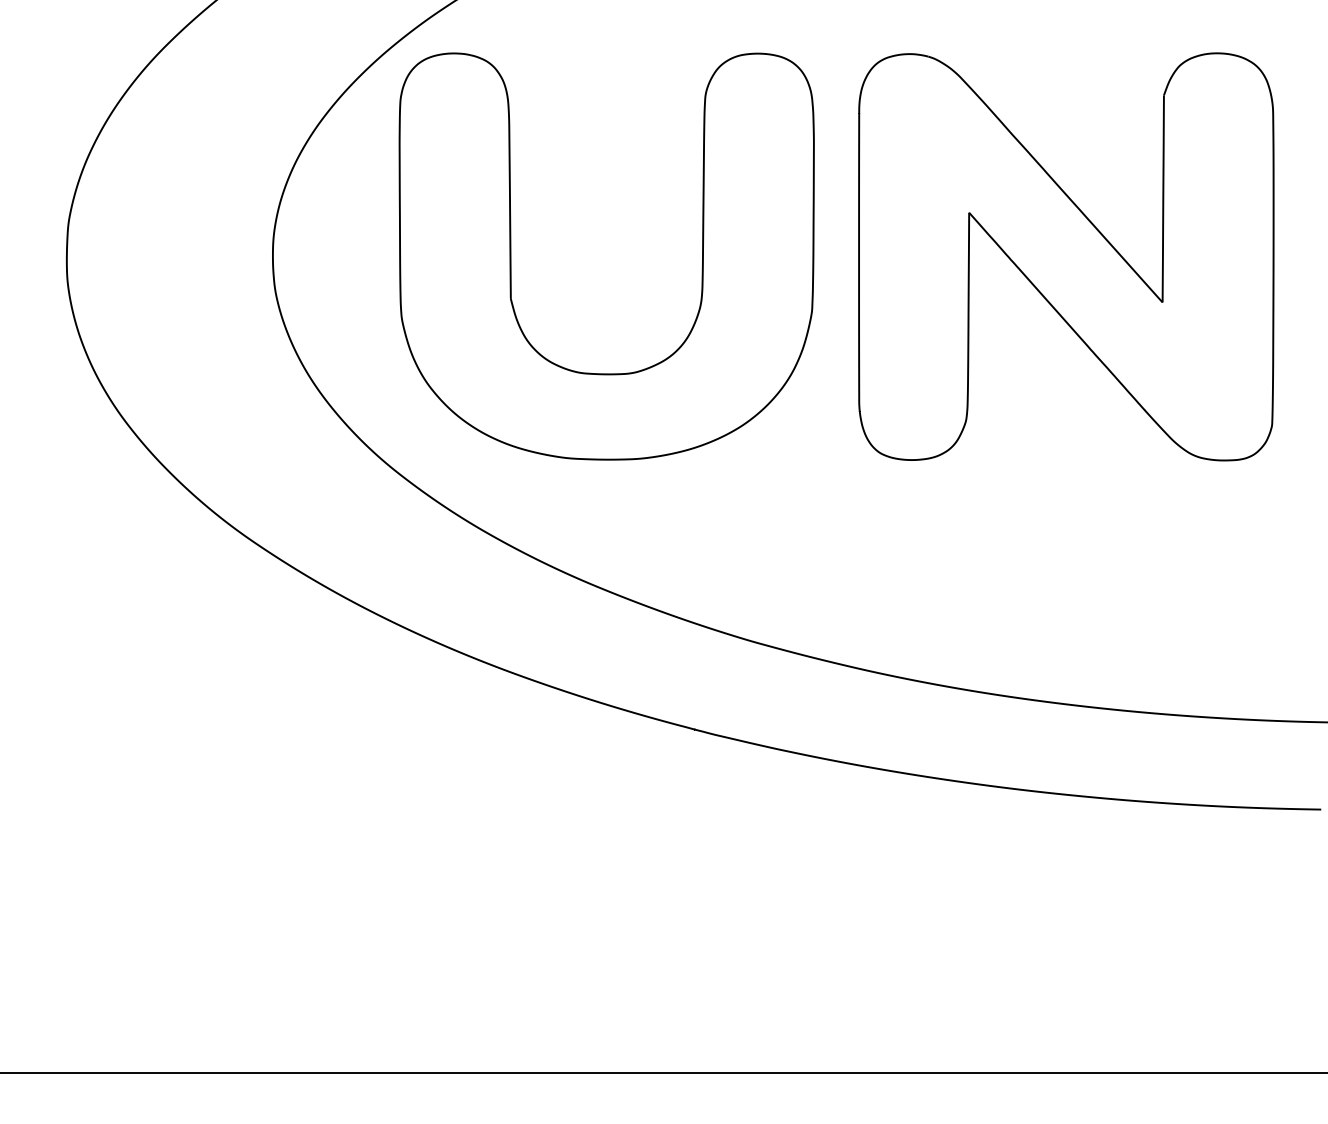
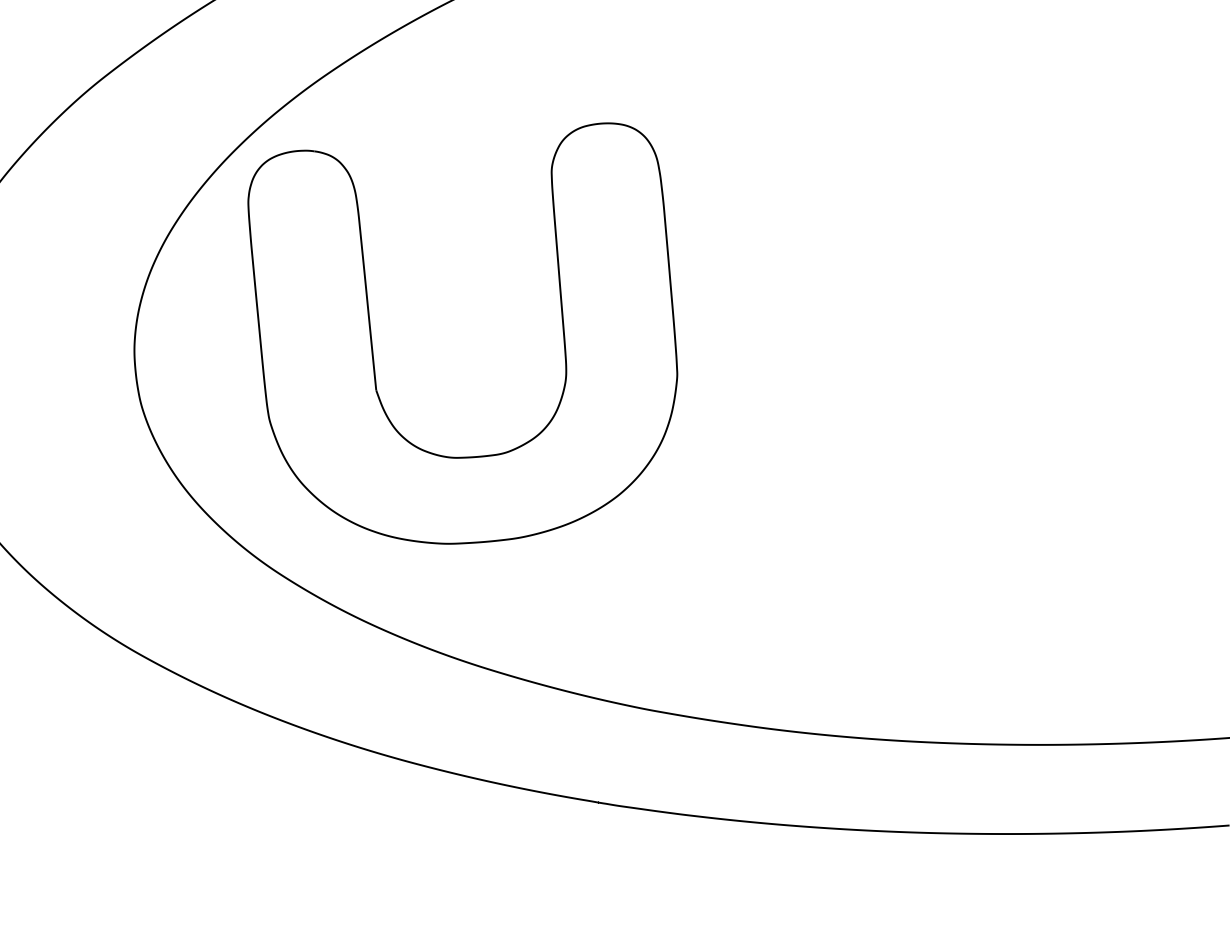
part: (1066, 256) -> (925, 297), removed

